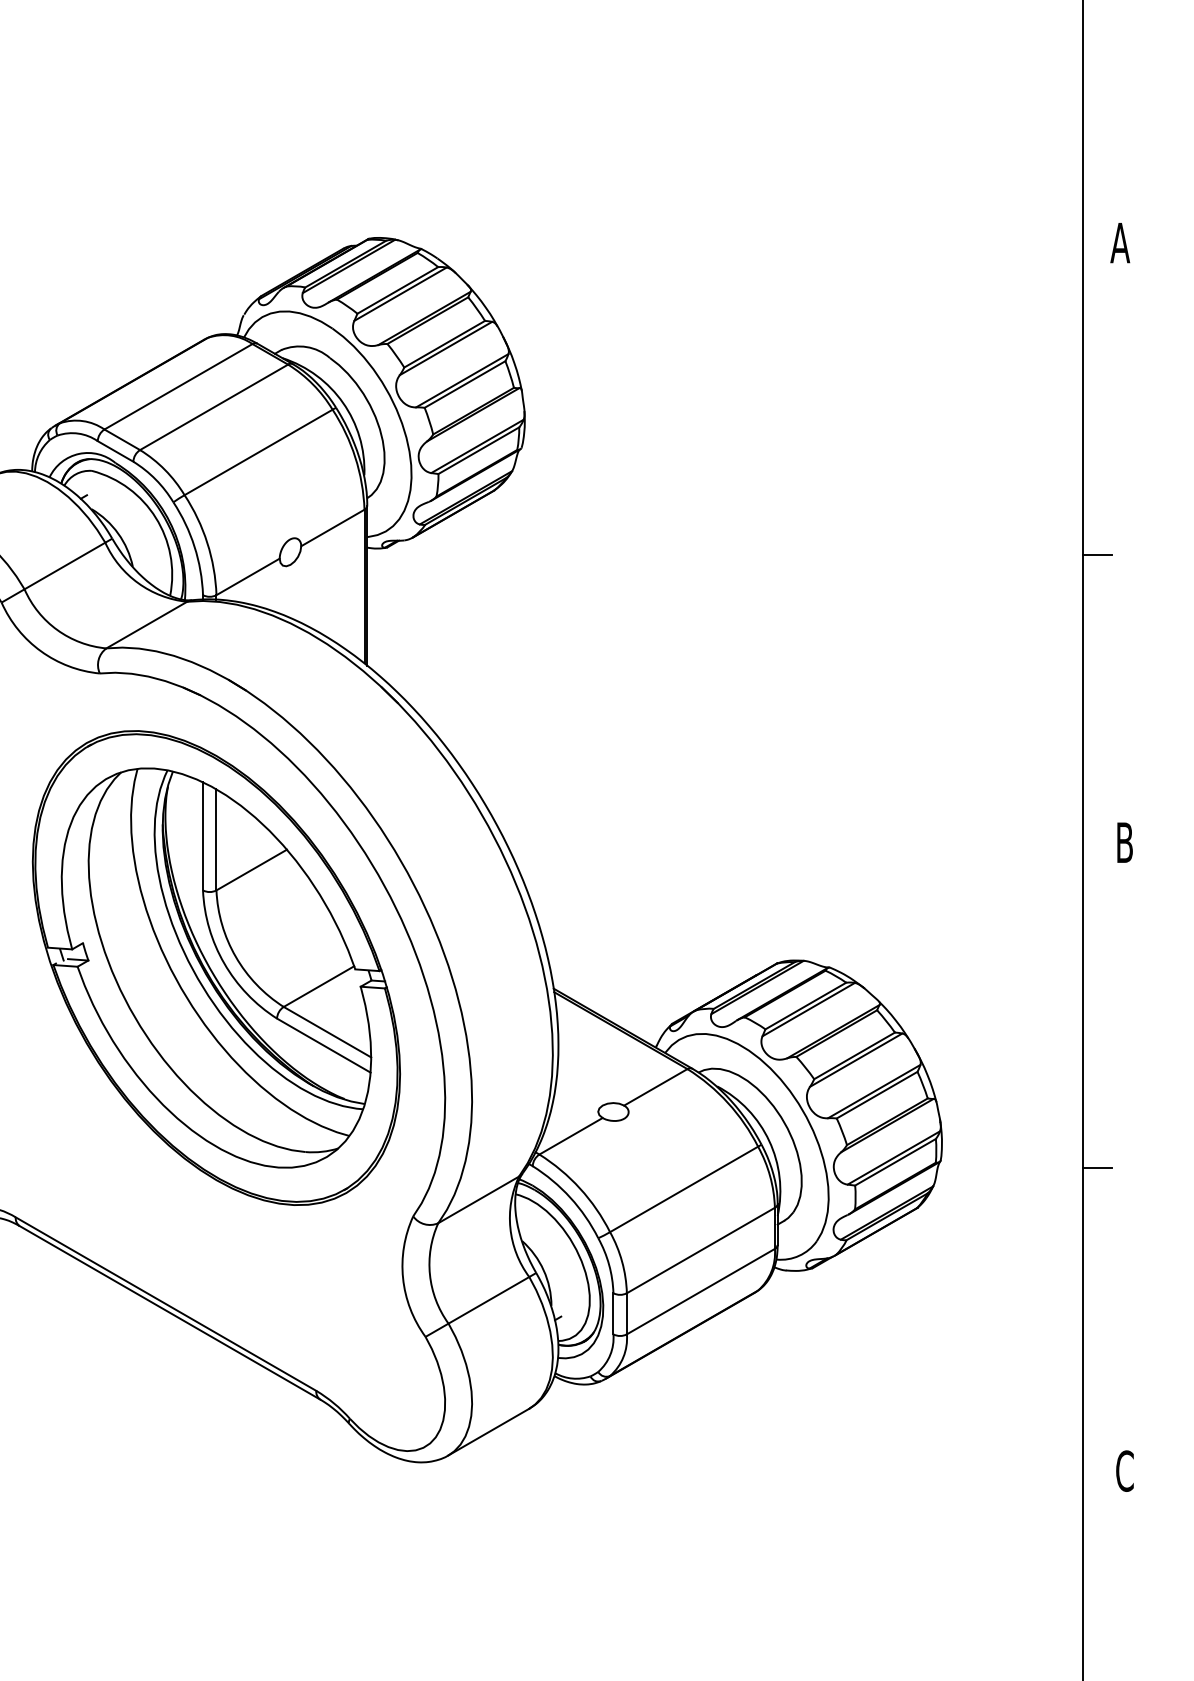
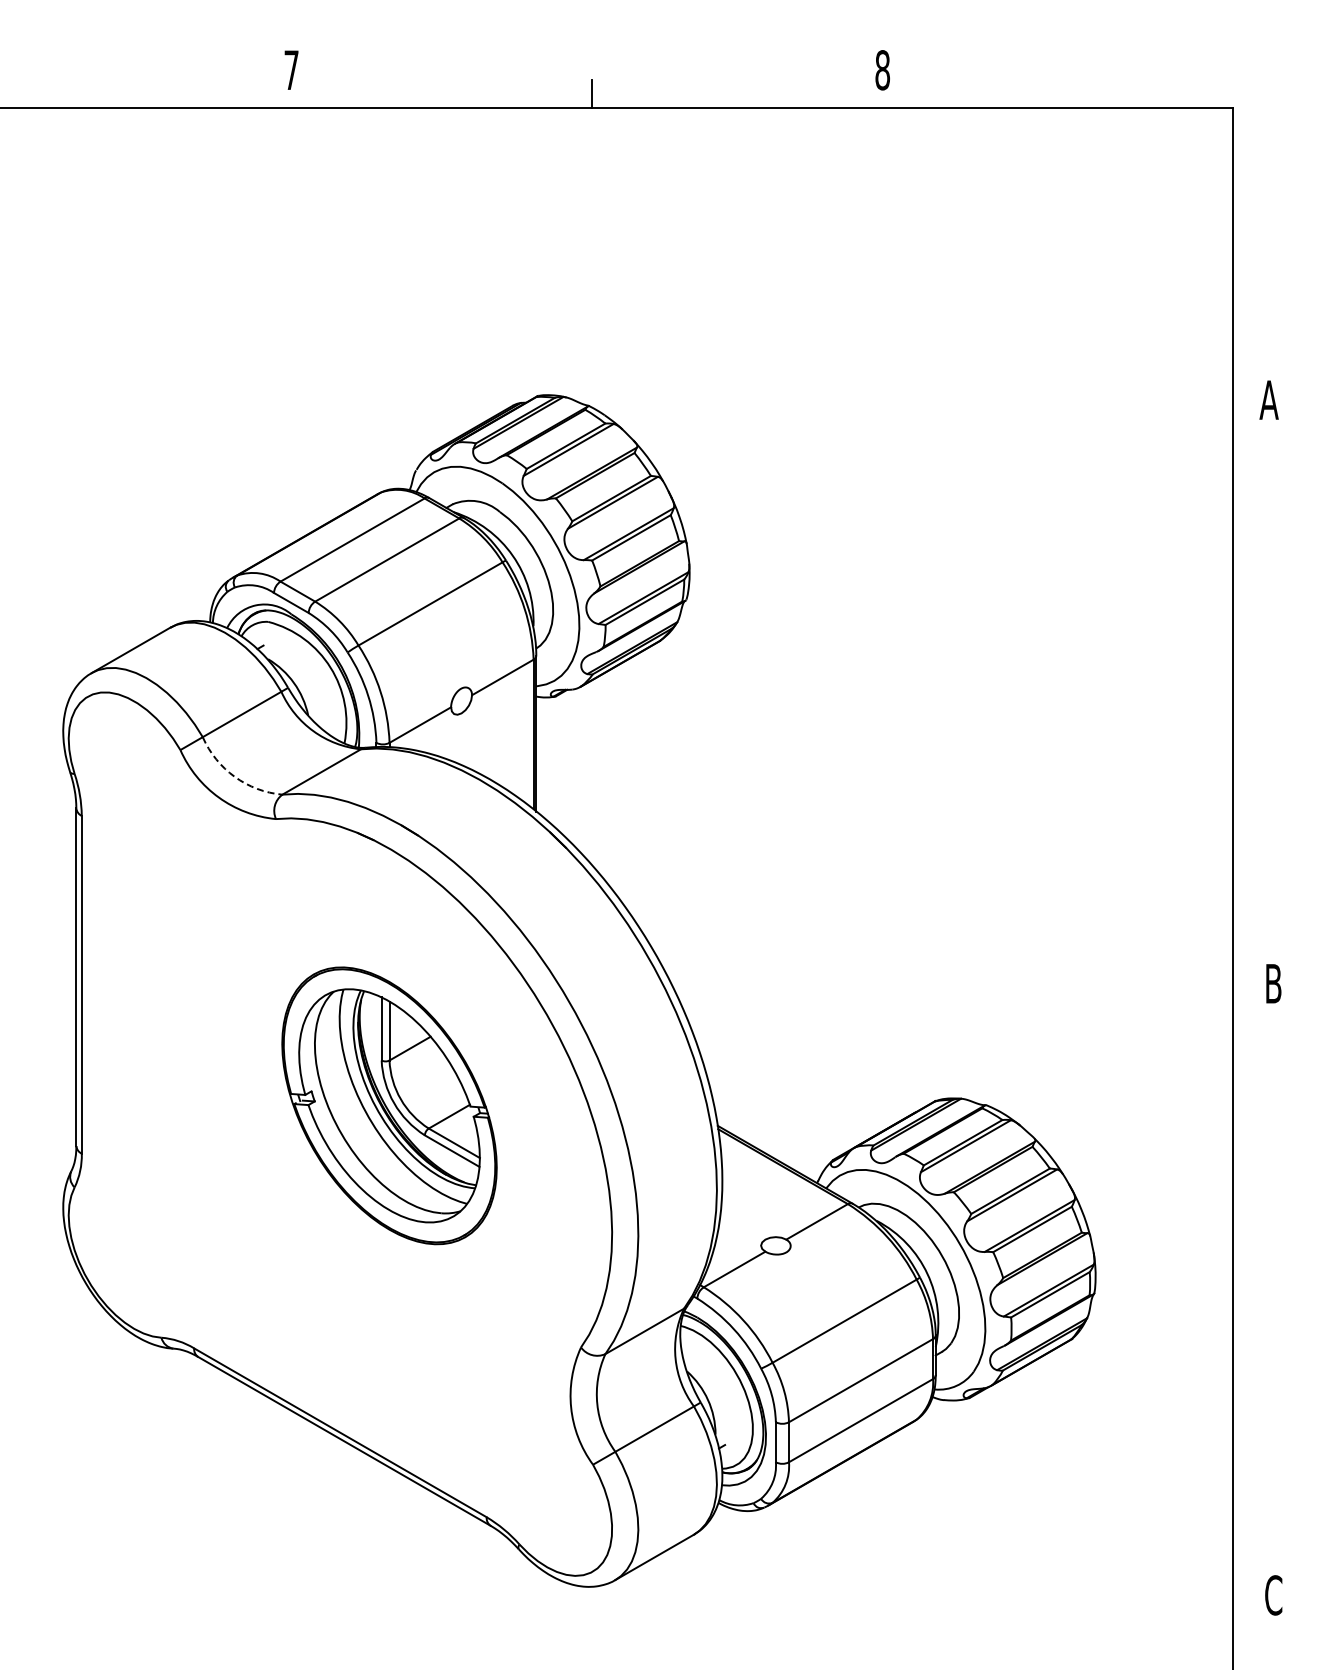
line: (1096, 555) -> (1246, 704), removed
arc: (57, 629) -> (234, 776), solid -> dashed
part: (216, 967) -> (389, 1105), size x0.6
line: (1096, 1168) -> (1246, 1300), removed

